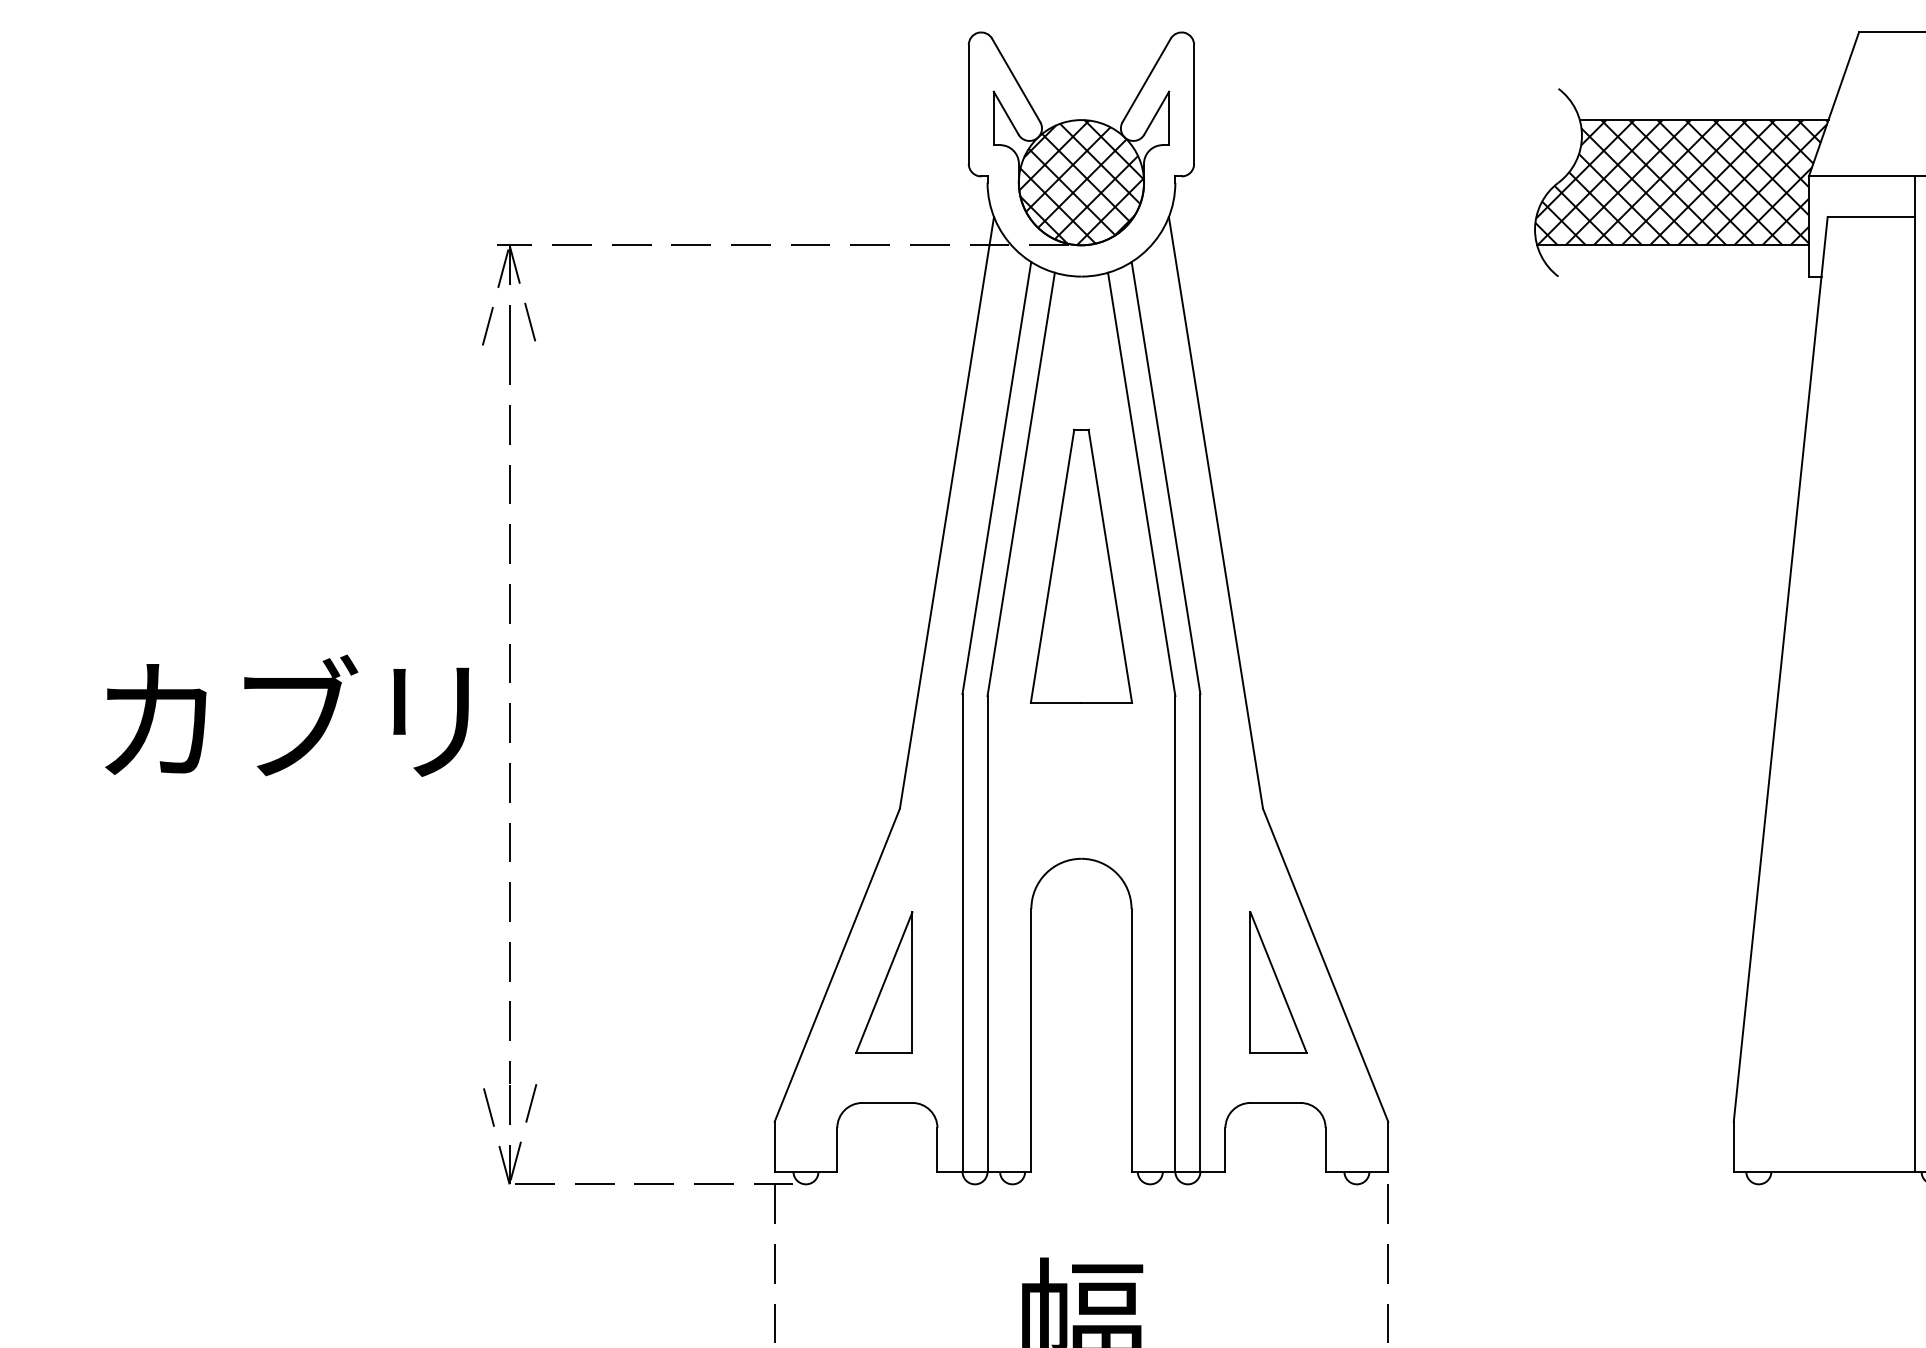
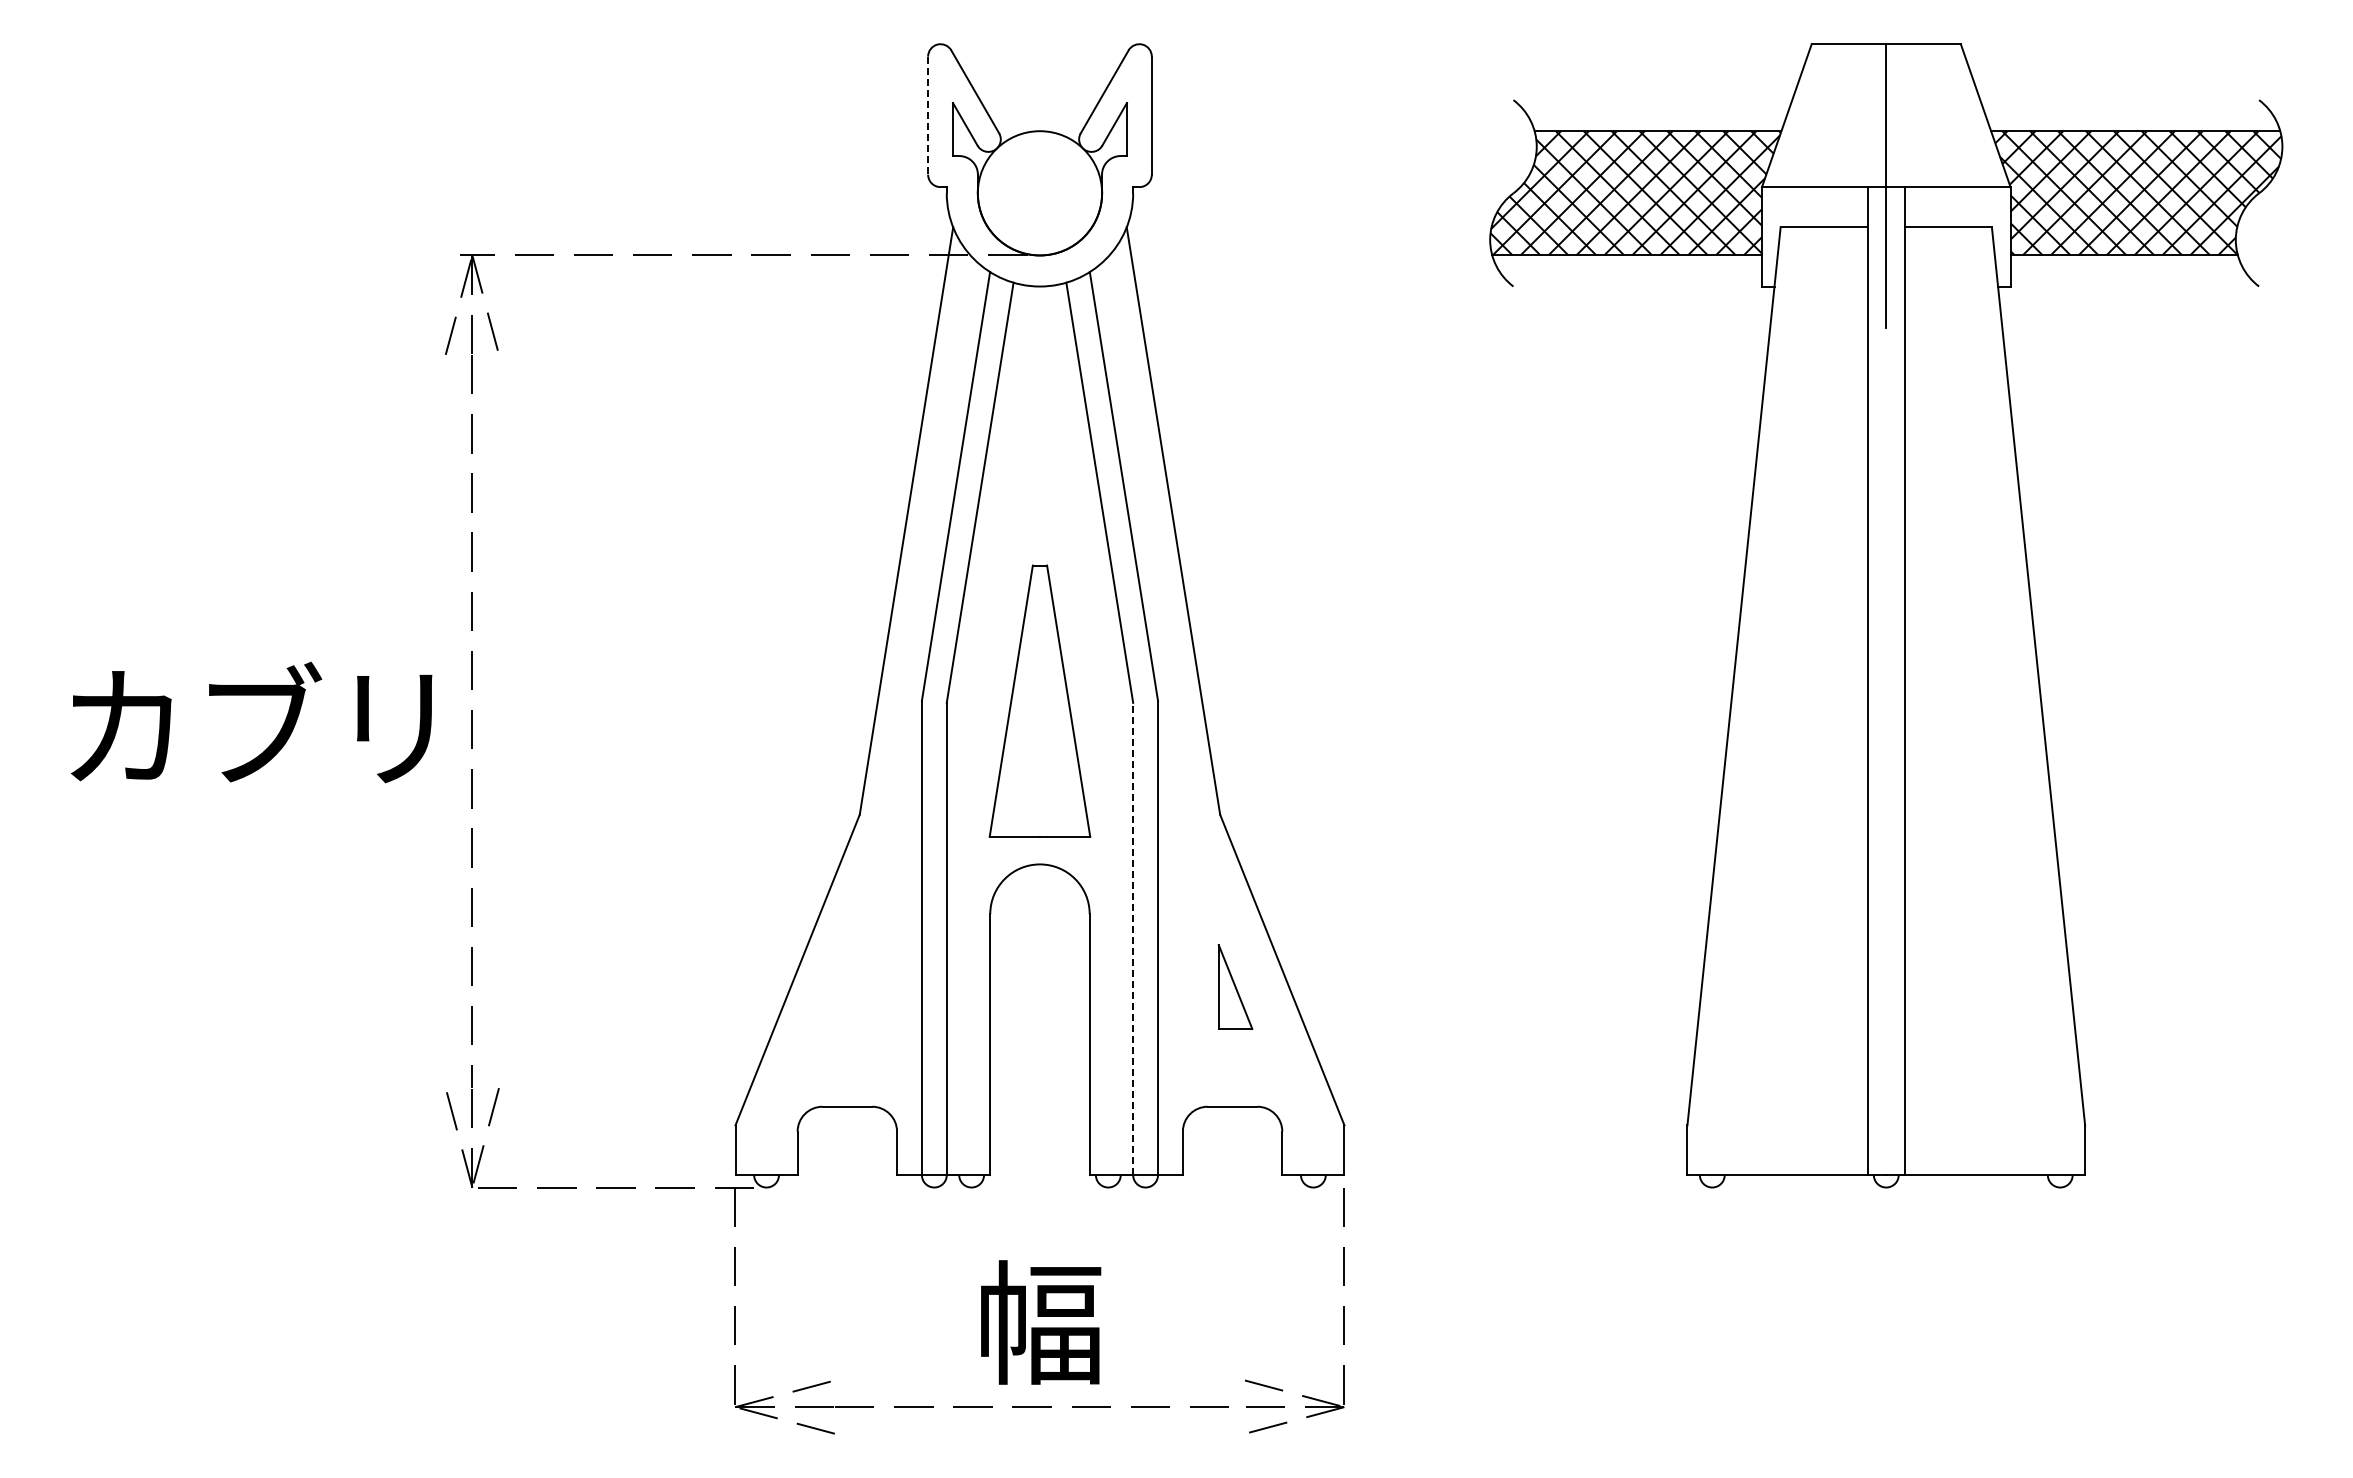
line: (969, 105) -> (928, 116), solid -> dashed
hatch: (1081, 182) -> (1040, 193), removed
part: (1080, 565) -> (1039, 700), moved
line: (1175, 933) -> (1133, 938), solid -> dashed
part: (1278, 981) -> (1235, 986), size x0.6
part: (884, 982) -> (844, 987), removed

